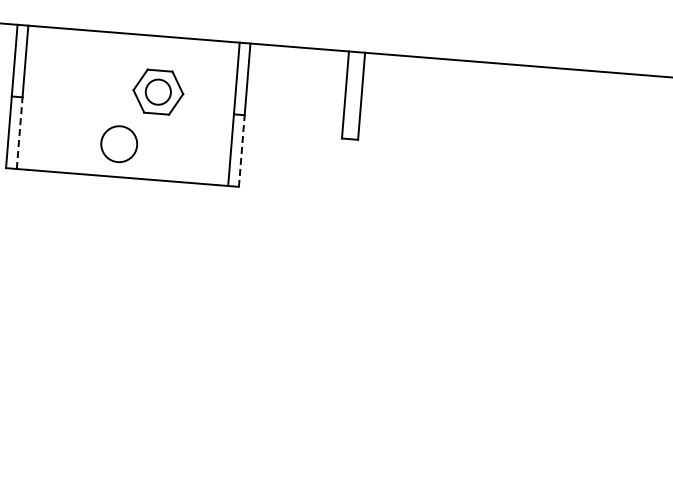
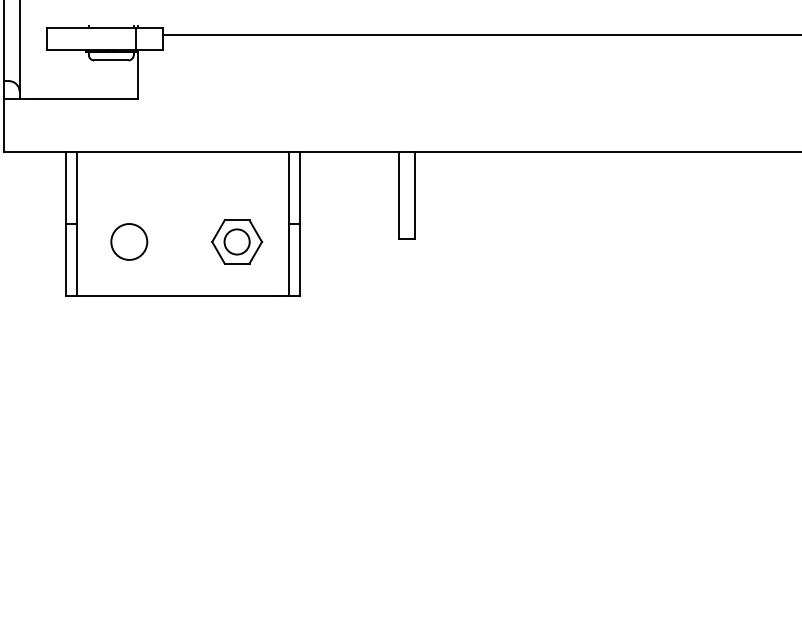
part: (158, 91) -> (237, 241), moved
line: (20, 132) -> (77, 259), dashed -> solid
circle: (119, 143) -> (129, 241), moved
line: (242, 150) -> (300, 259), dashed -> solid

